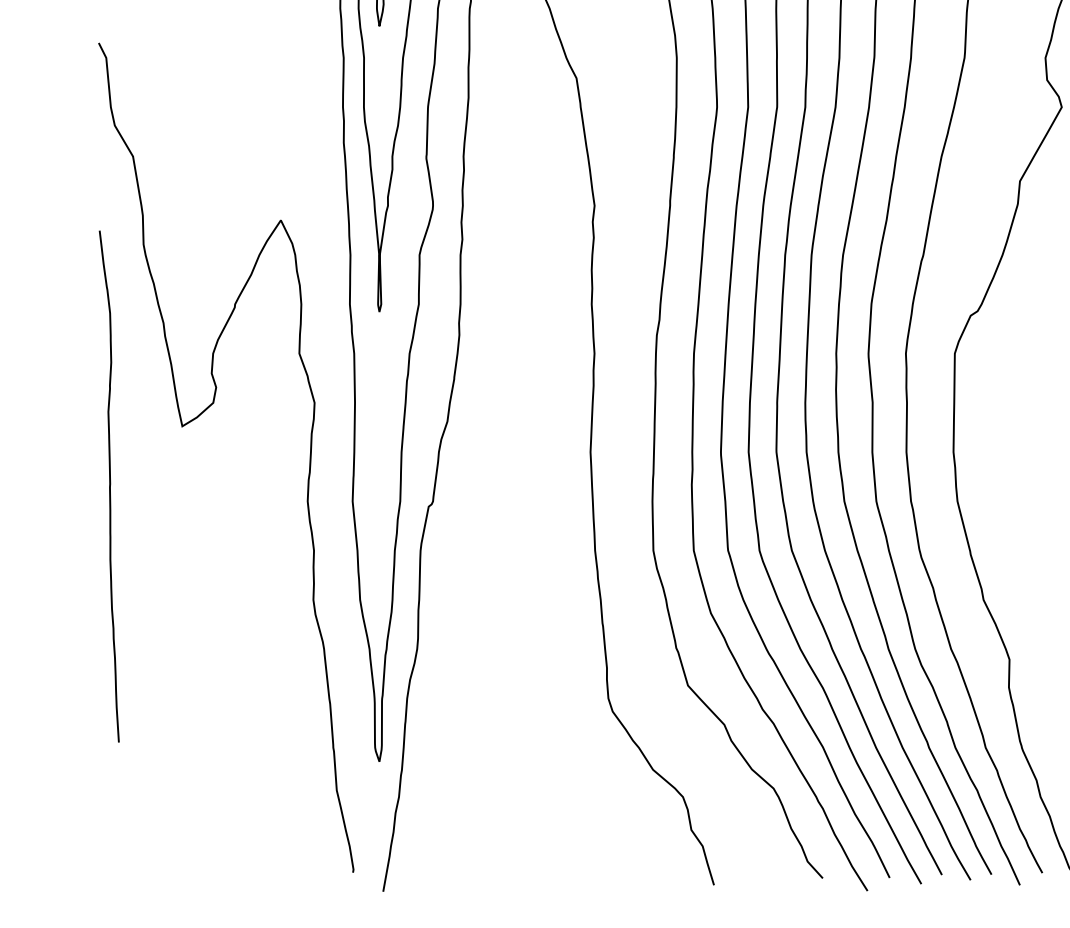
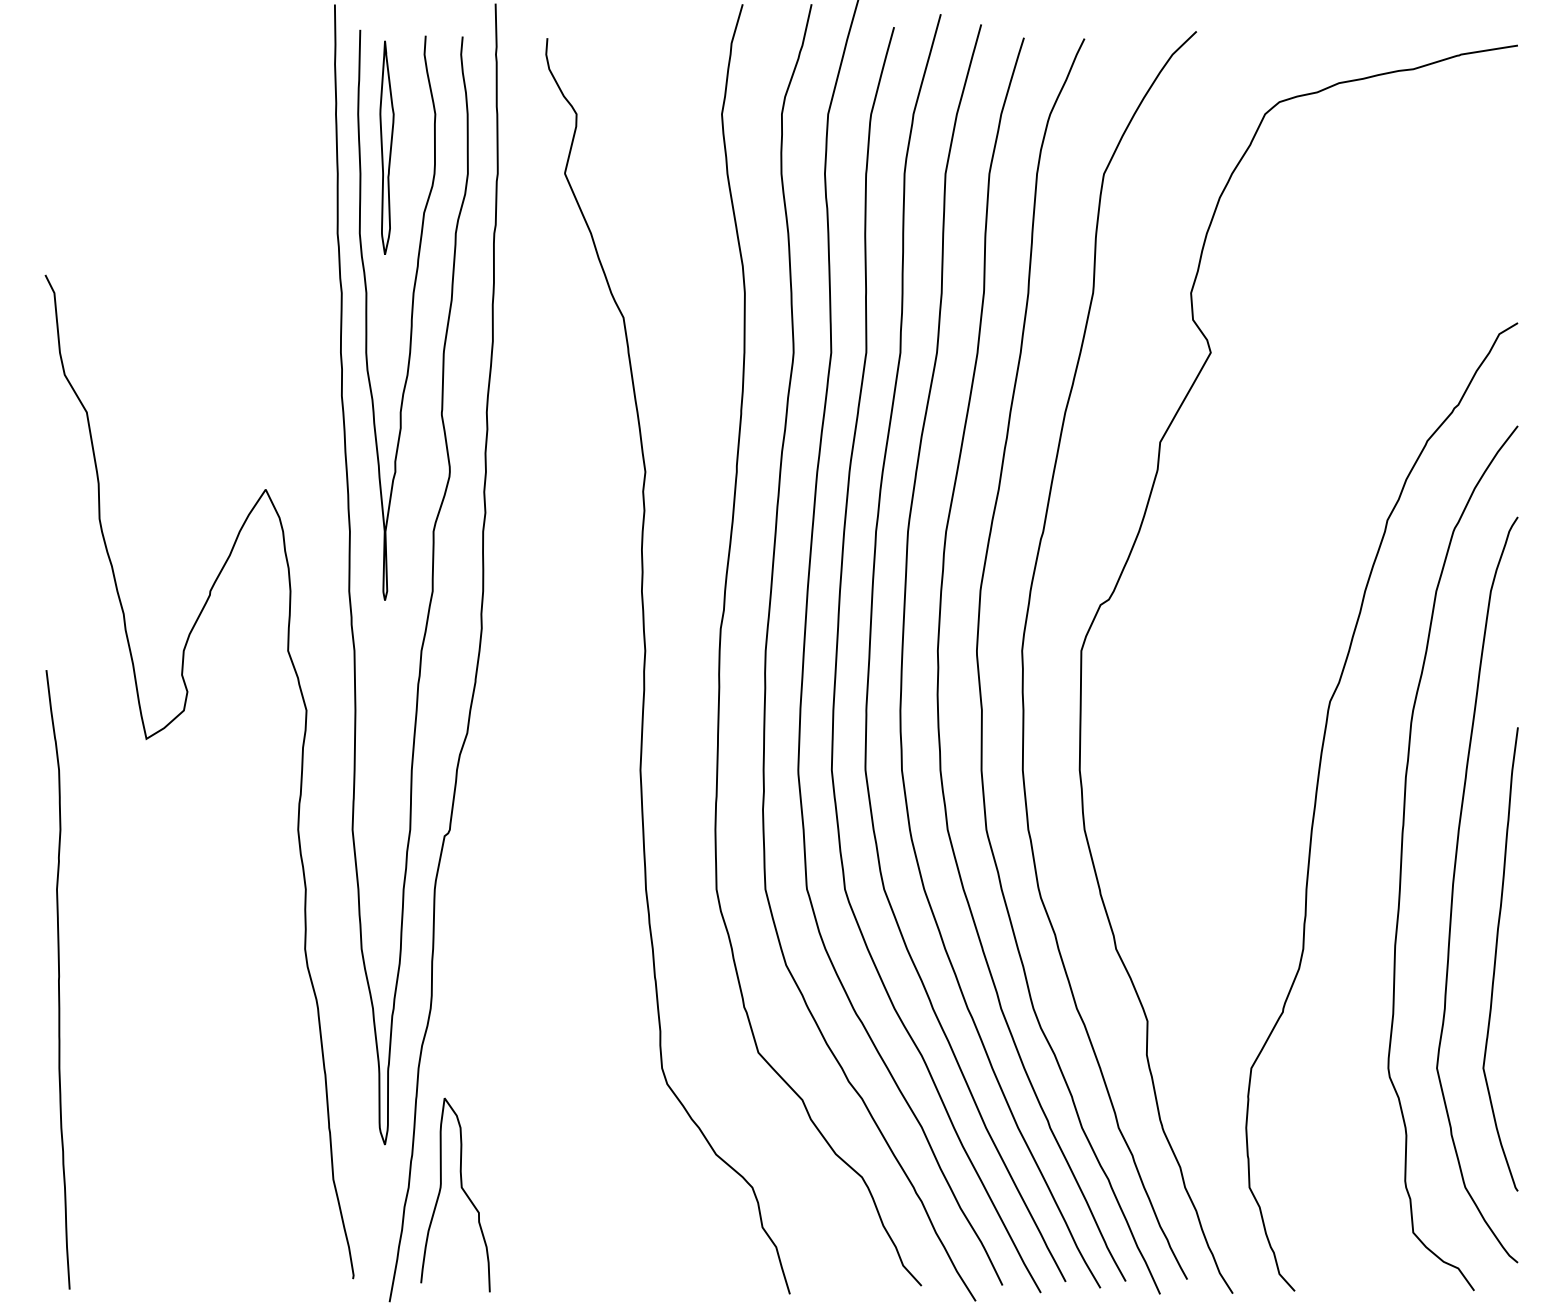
curve: (109, 486) -> (58, 979), moved
curve: (442, 798) -> (461, 1189), added

